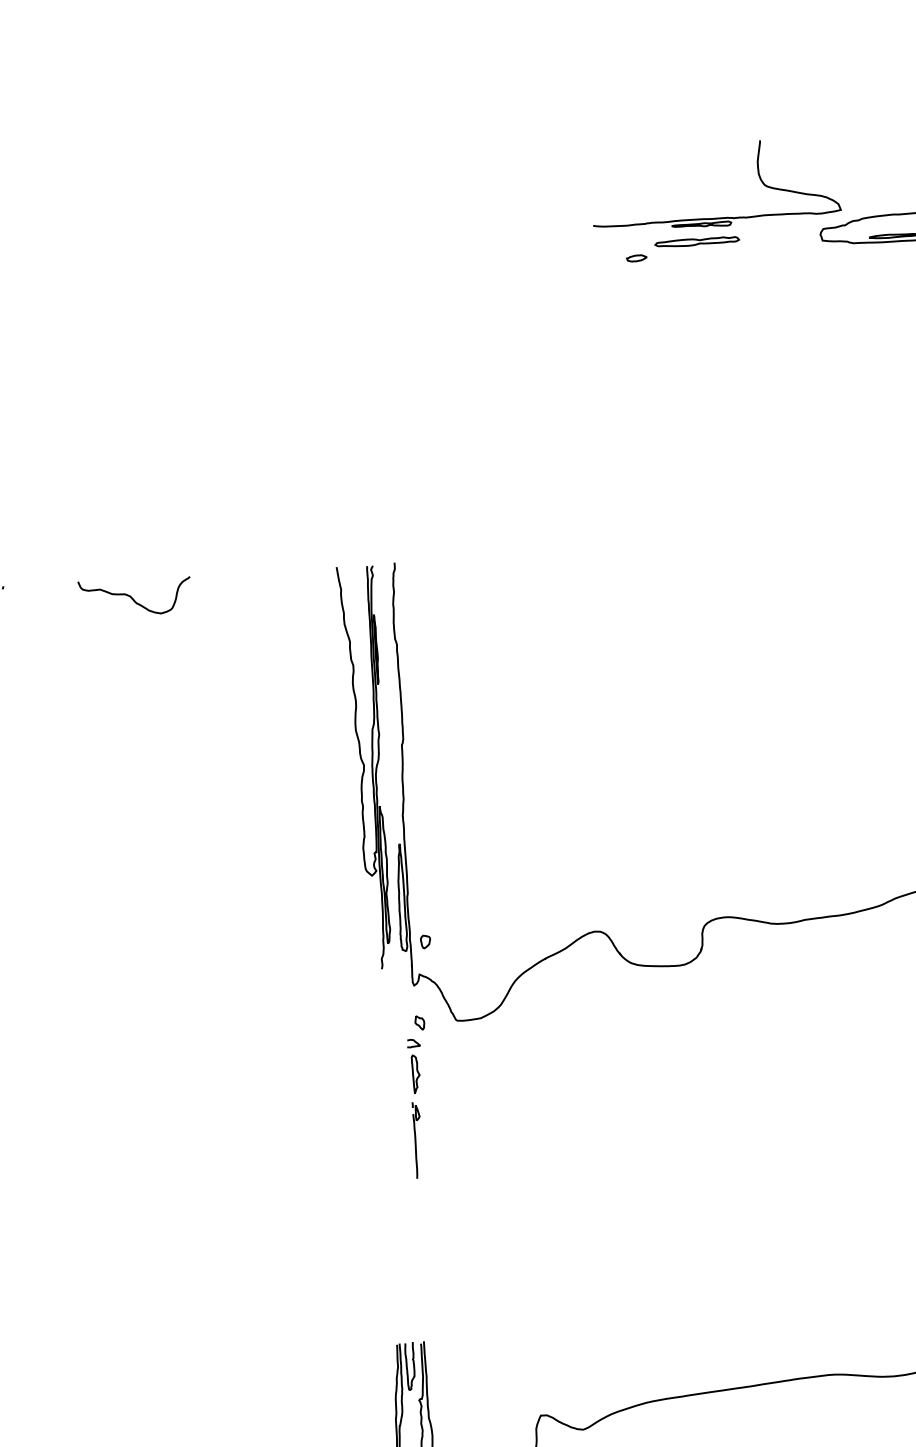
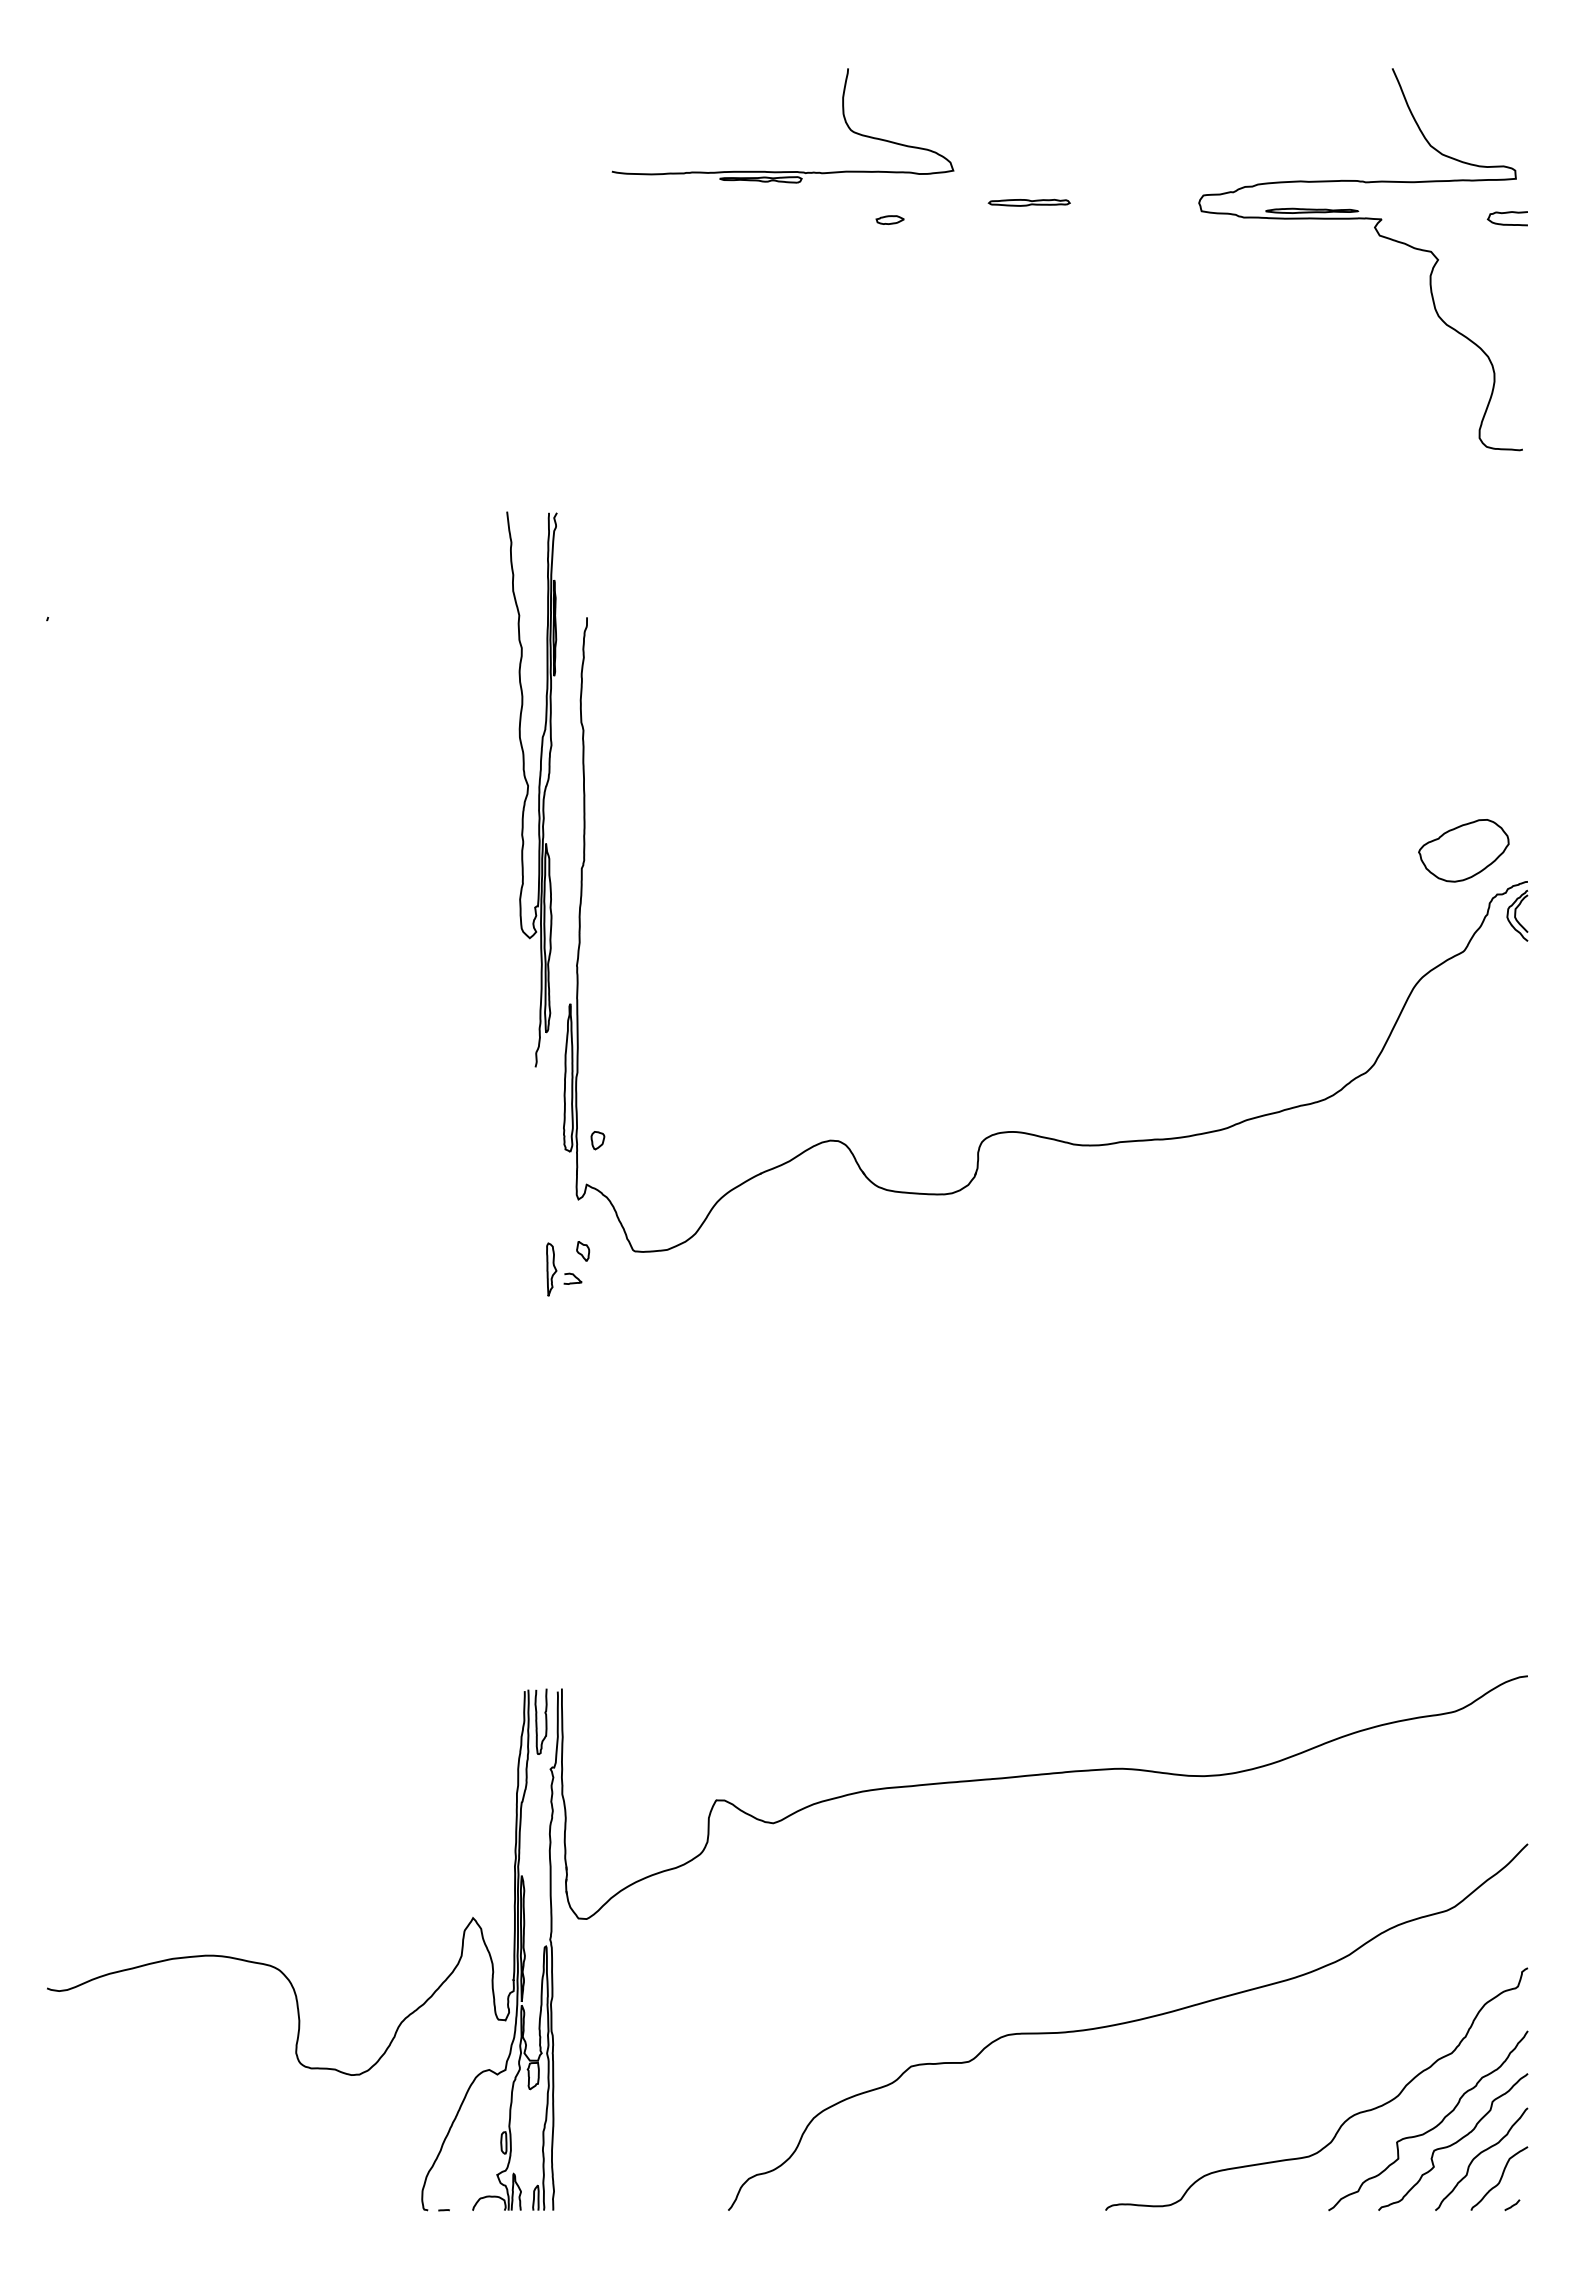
part: (716, 218) -> (782, 171), moved
part: (697, 241) -> (1029, 202), size x0.7
part: (636, 258) -> (889, 219), moved
curve: (133, 598) -> (225, 644), removed
part: (366, 767) -> (531, 789), moved
part: (415, 1074) -> (551, 1269), moved
part: (417, 1139) -> (570, 1411), removed

